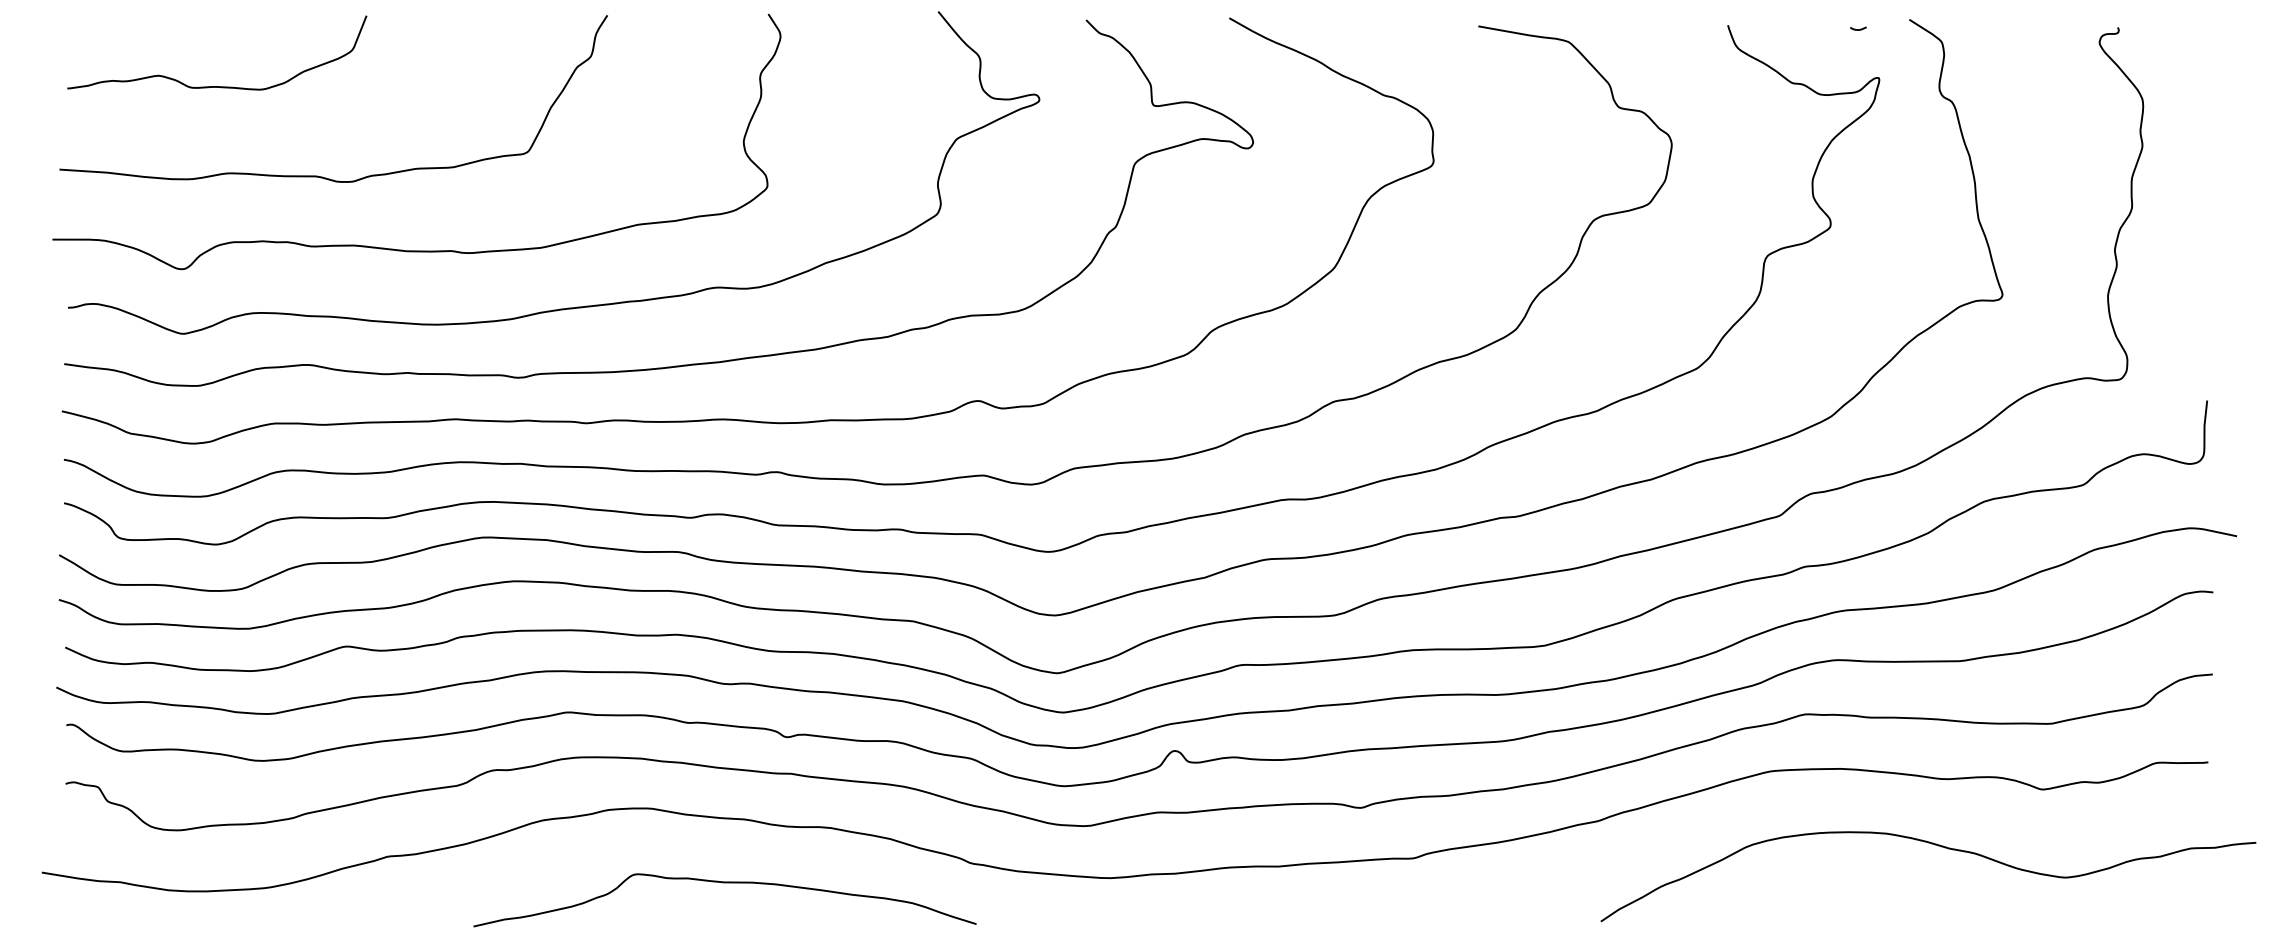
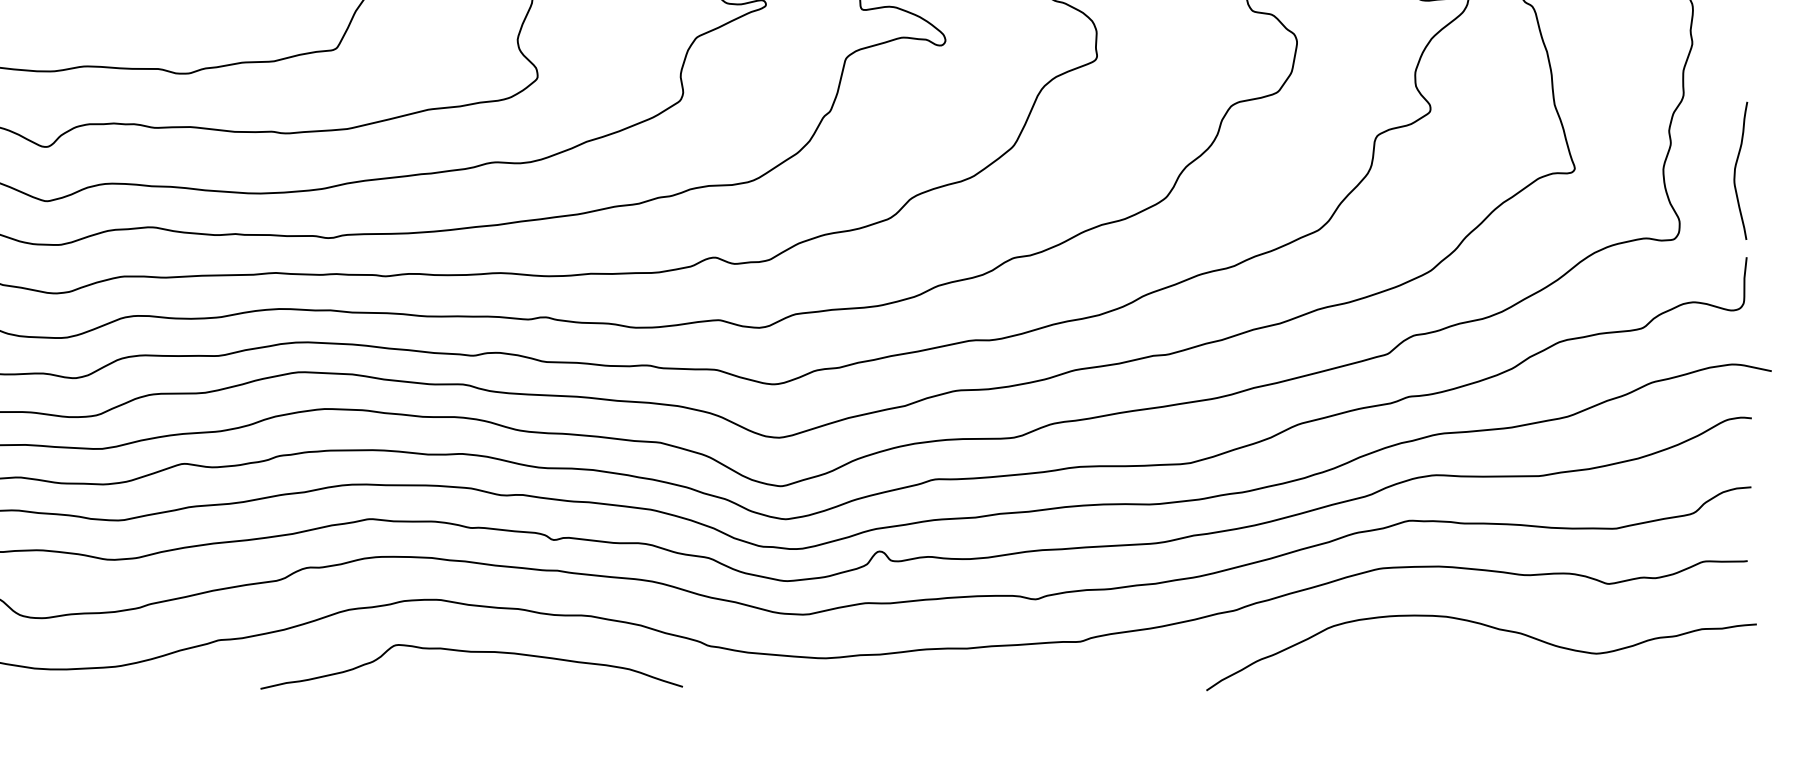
curve: (2194, 296) -> (1736, 169), added
curve: (1938, 846) -> (1489, 627), moved
curve: (724, 883) -> (471, 652), moved

